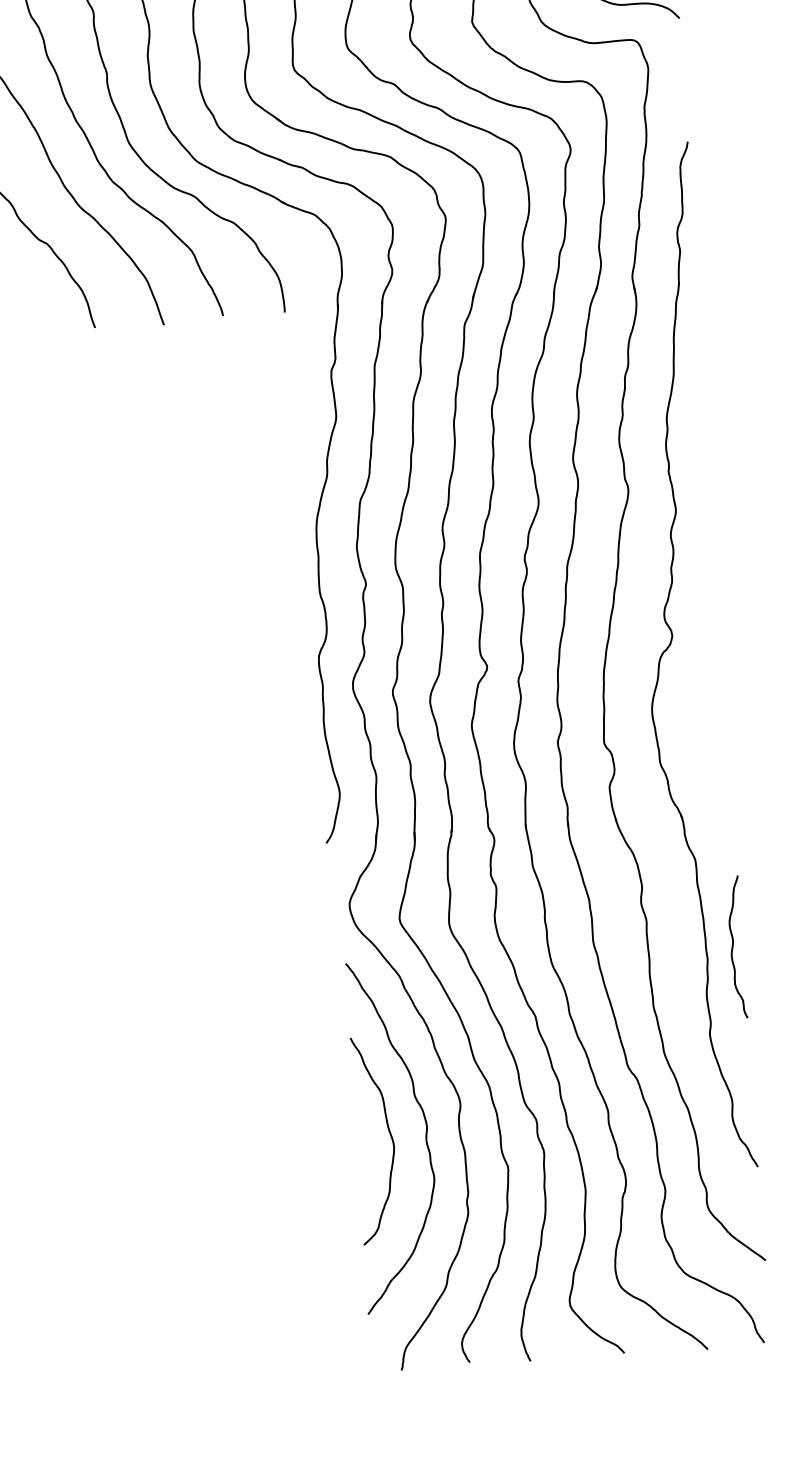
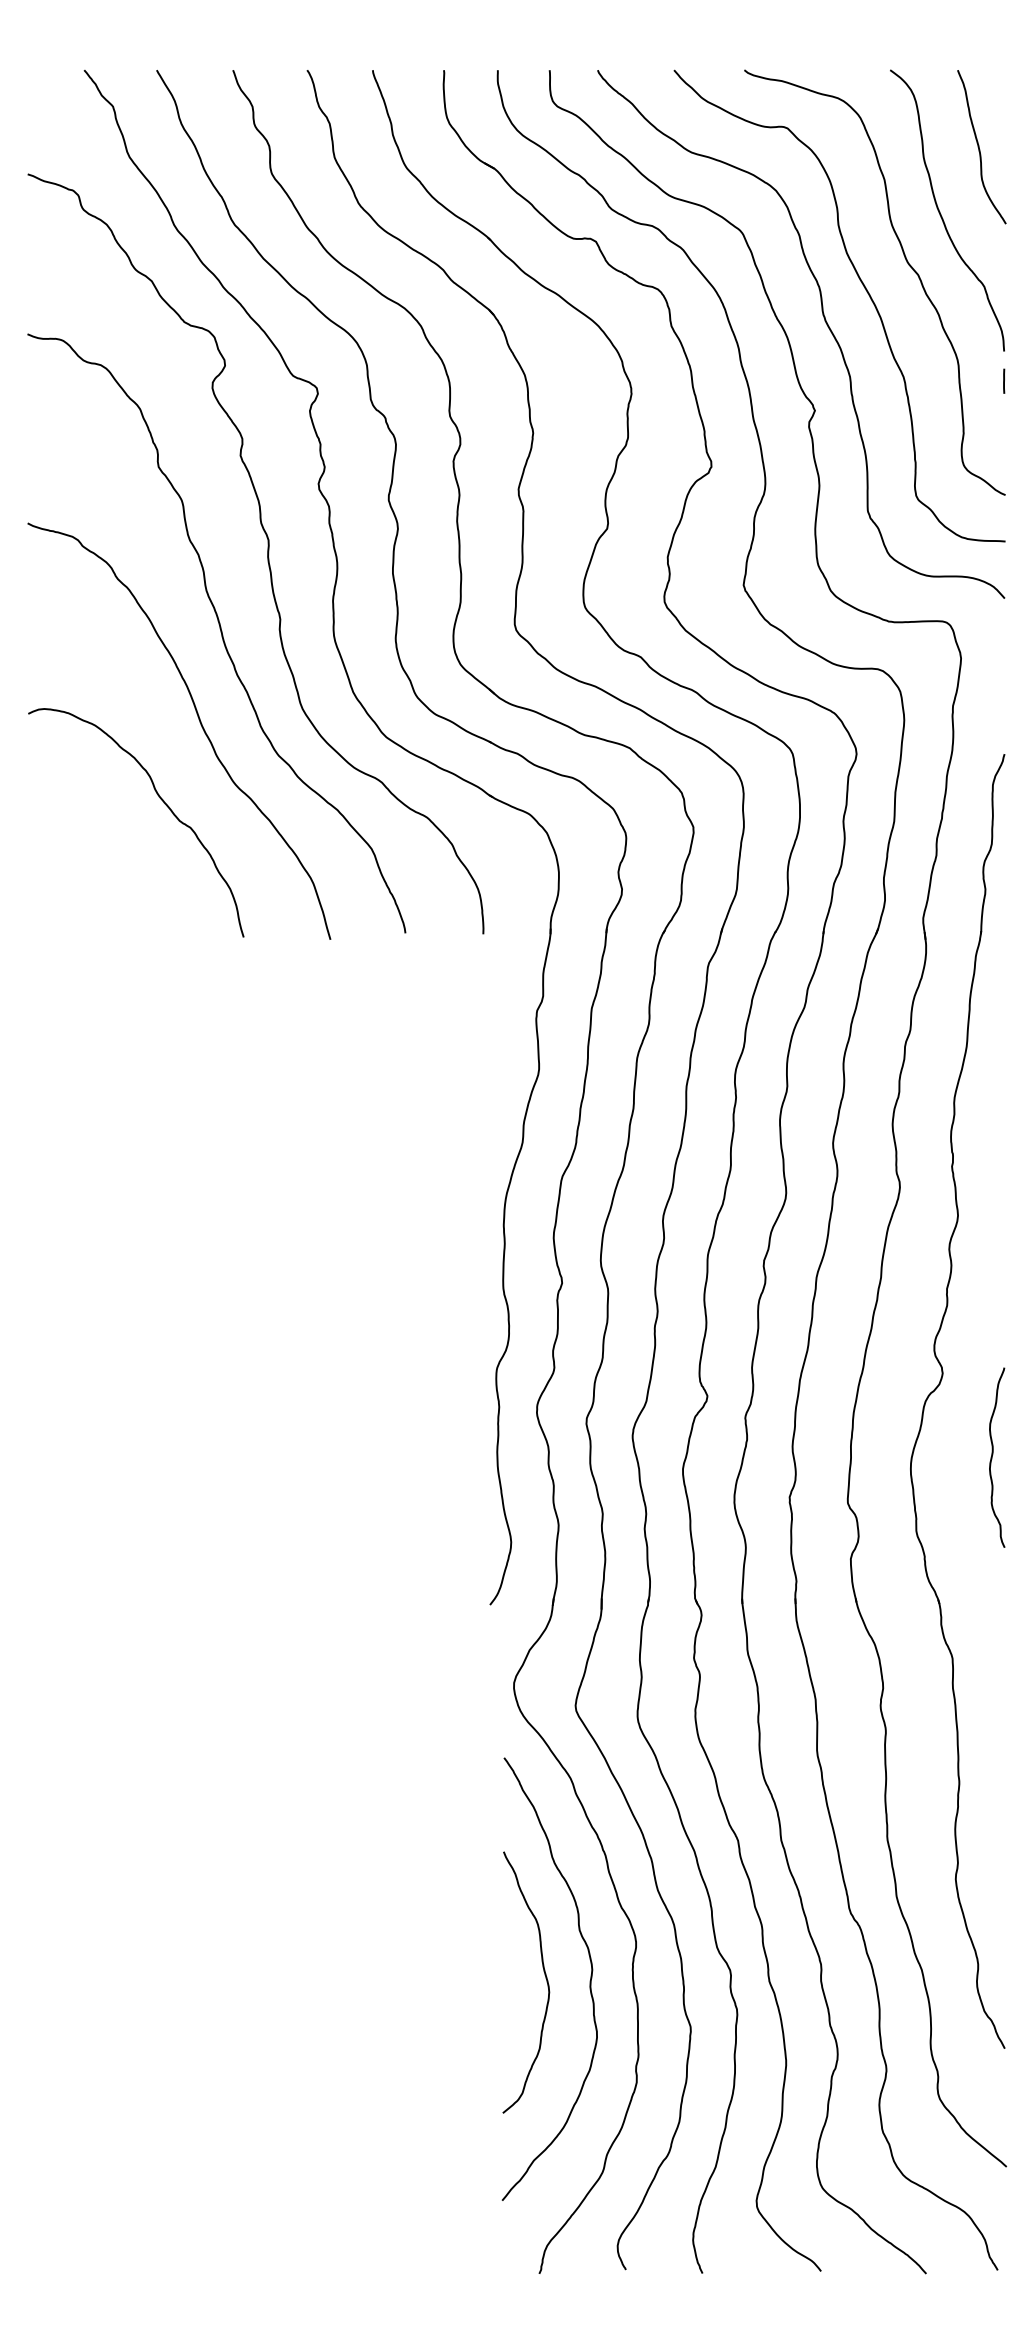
curve: (733, 944) -> (993, 1454), moved

